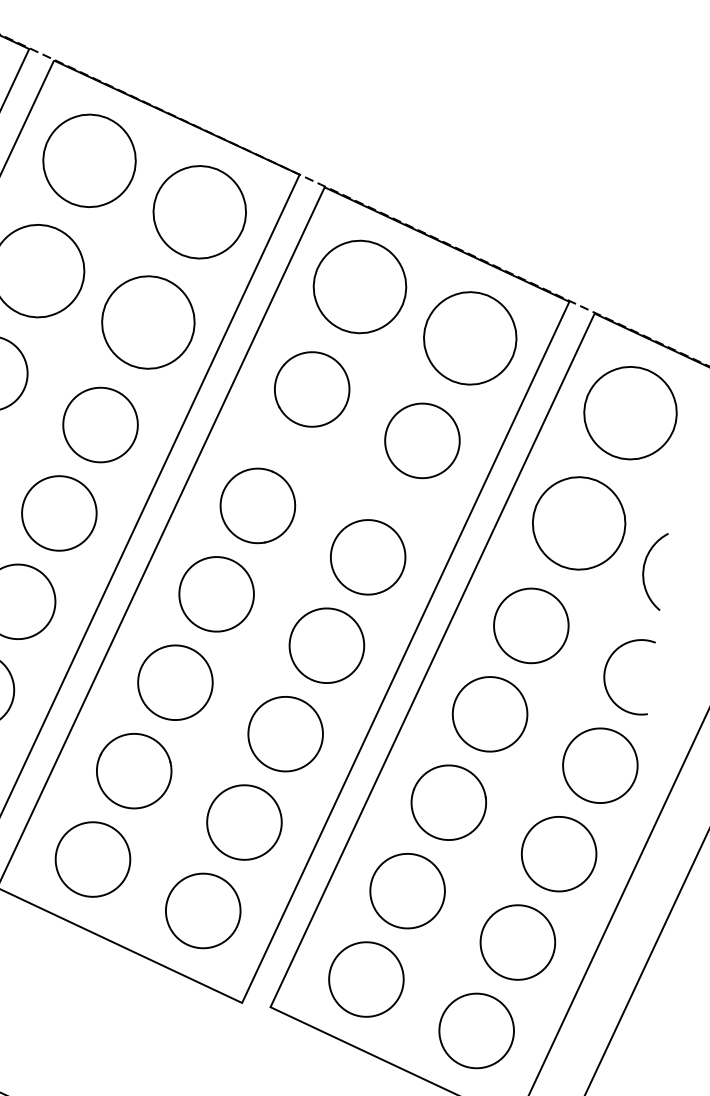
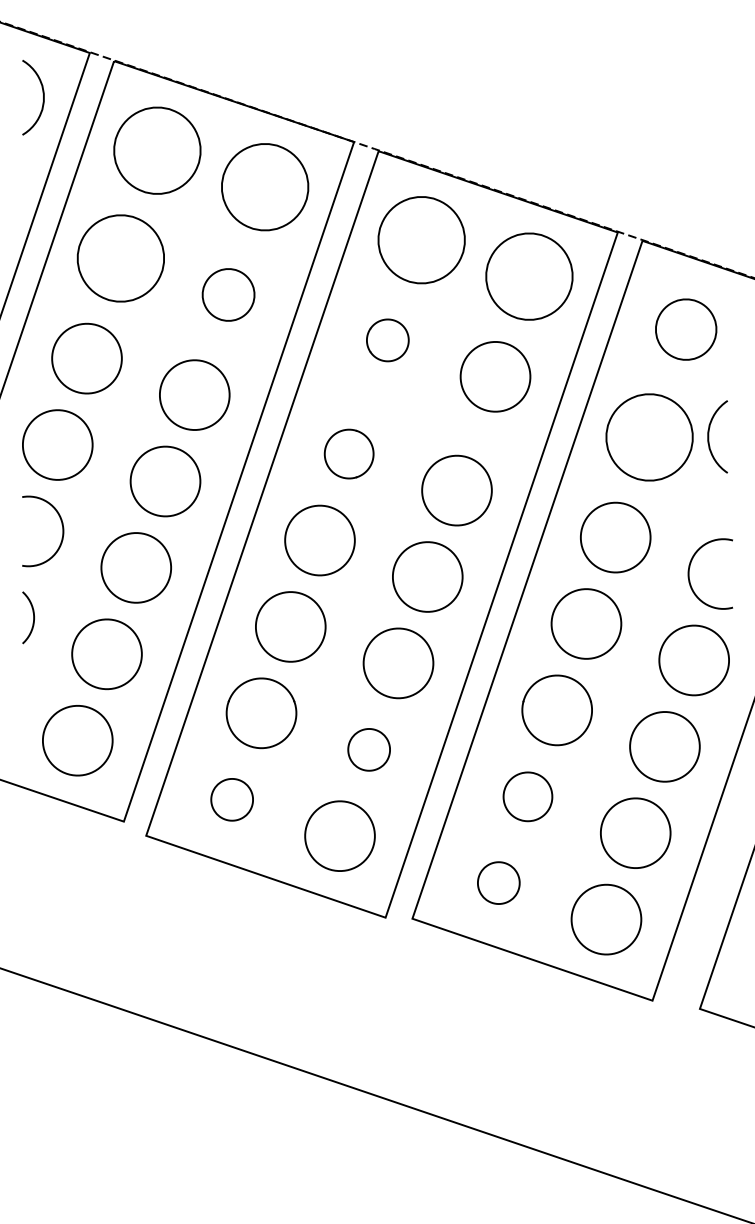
part: (148, 322) -> (228, 294), size x0.6
part: (311, 389) -> (387, 340), size x0.6
part: (631, 412) -> (686, 329), size x0.7
part: (257, 505) -> (348, 453), size x0.7
curve: (644, 569) -> (709, 436), moved
part: (243, 822) -> (368, 749), size x0.6
part: (92, 859) -> (231, 799), size x0.6
part: (407, 890) -> (527, 796), size x0.7
part: (366, 978) -> (498, 882), size x0.6

